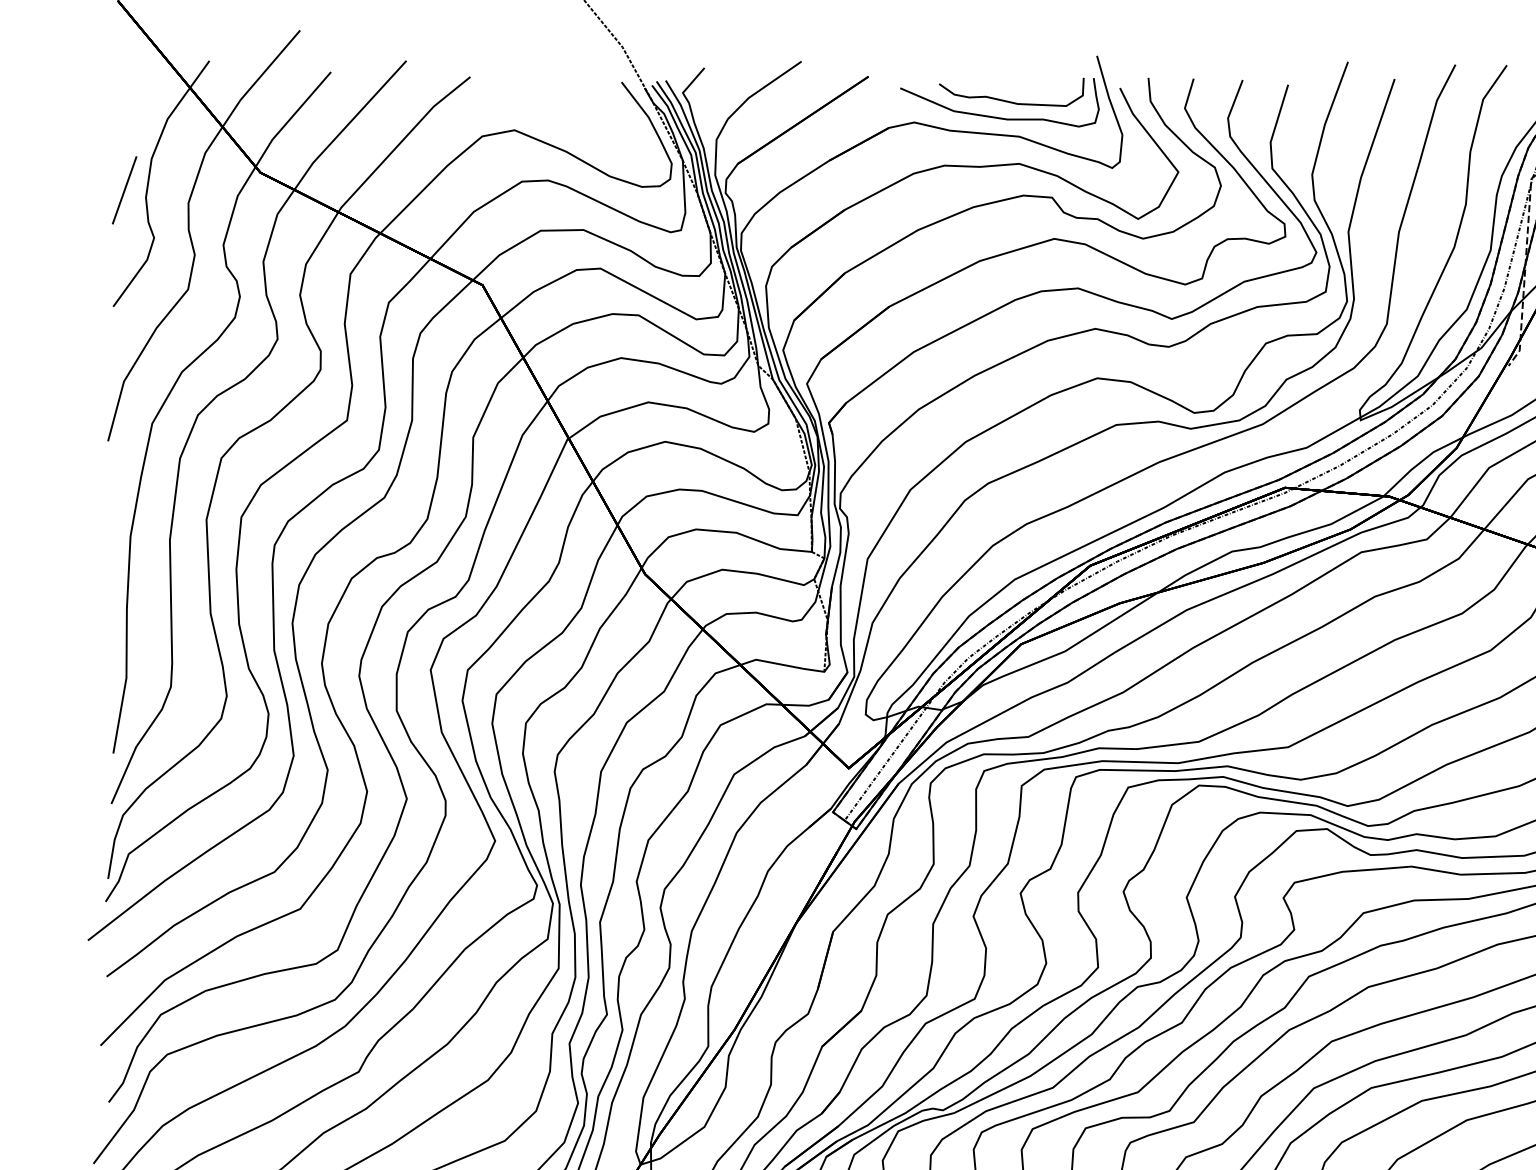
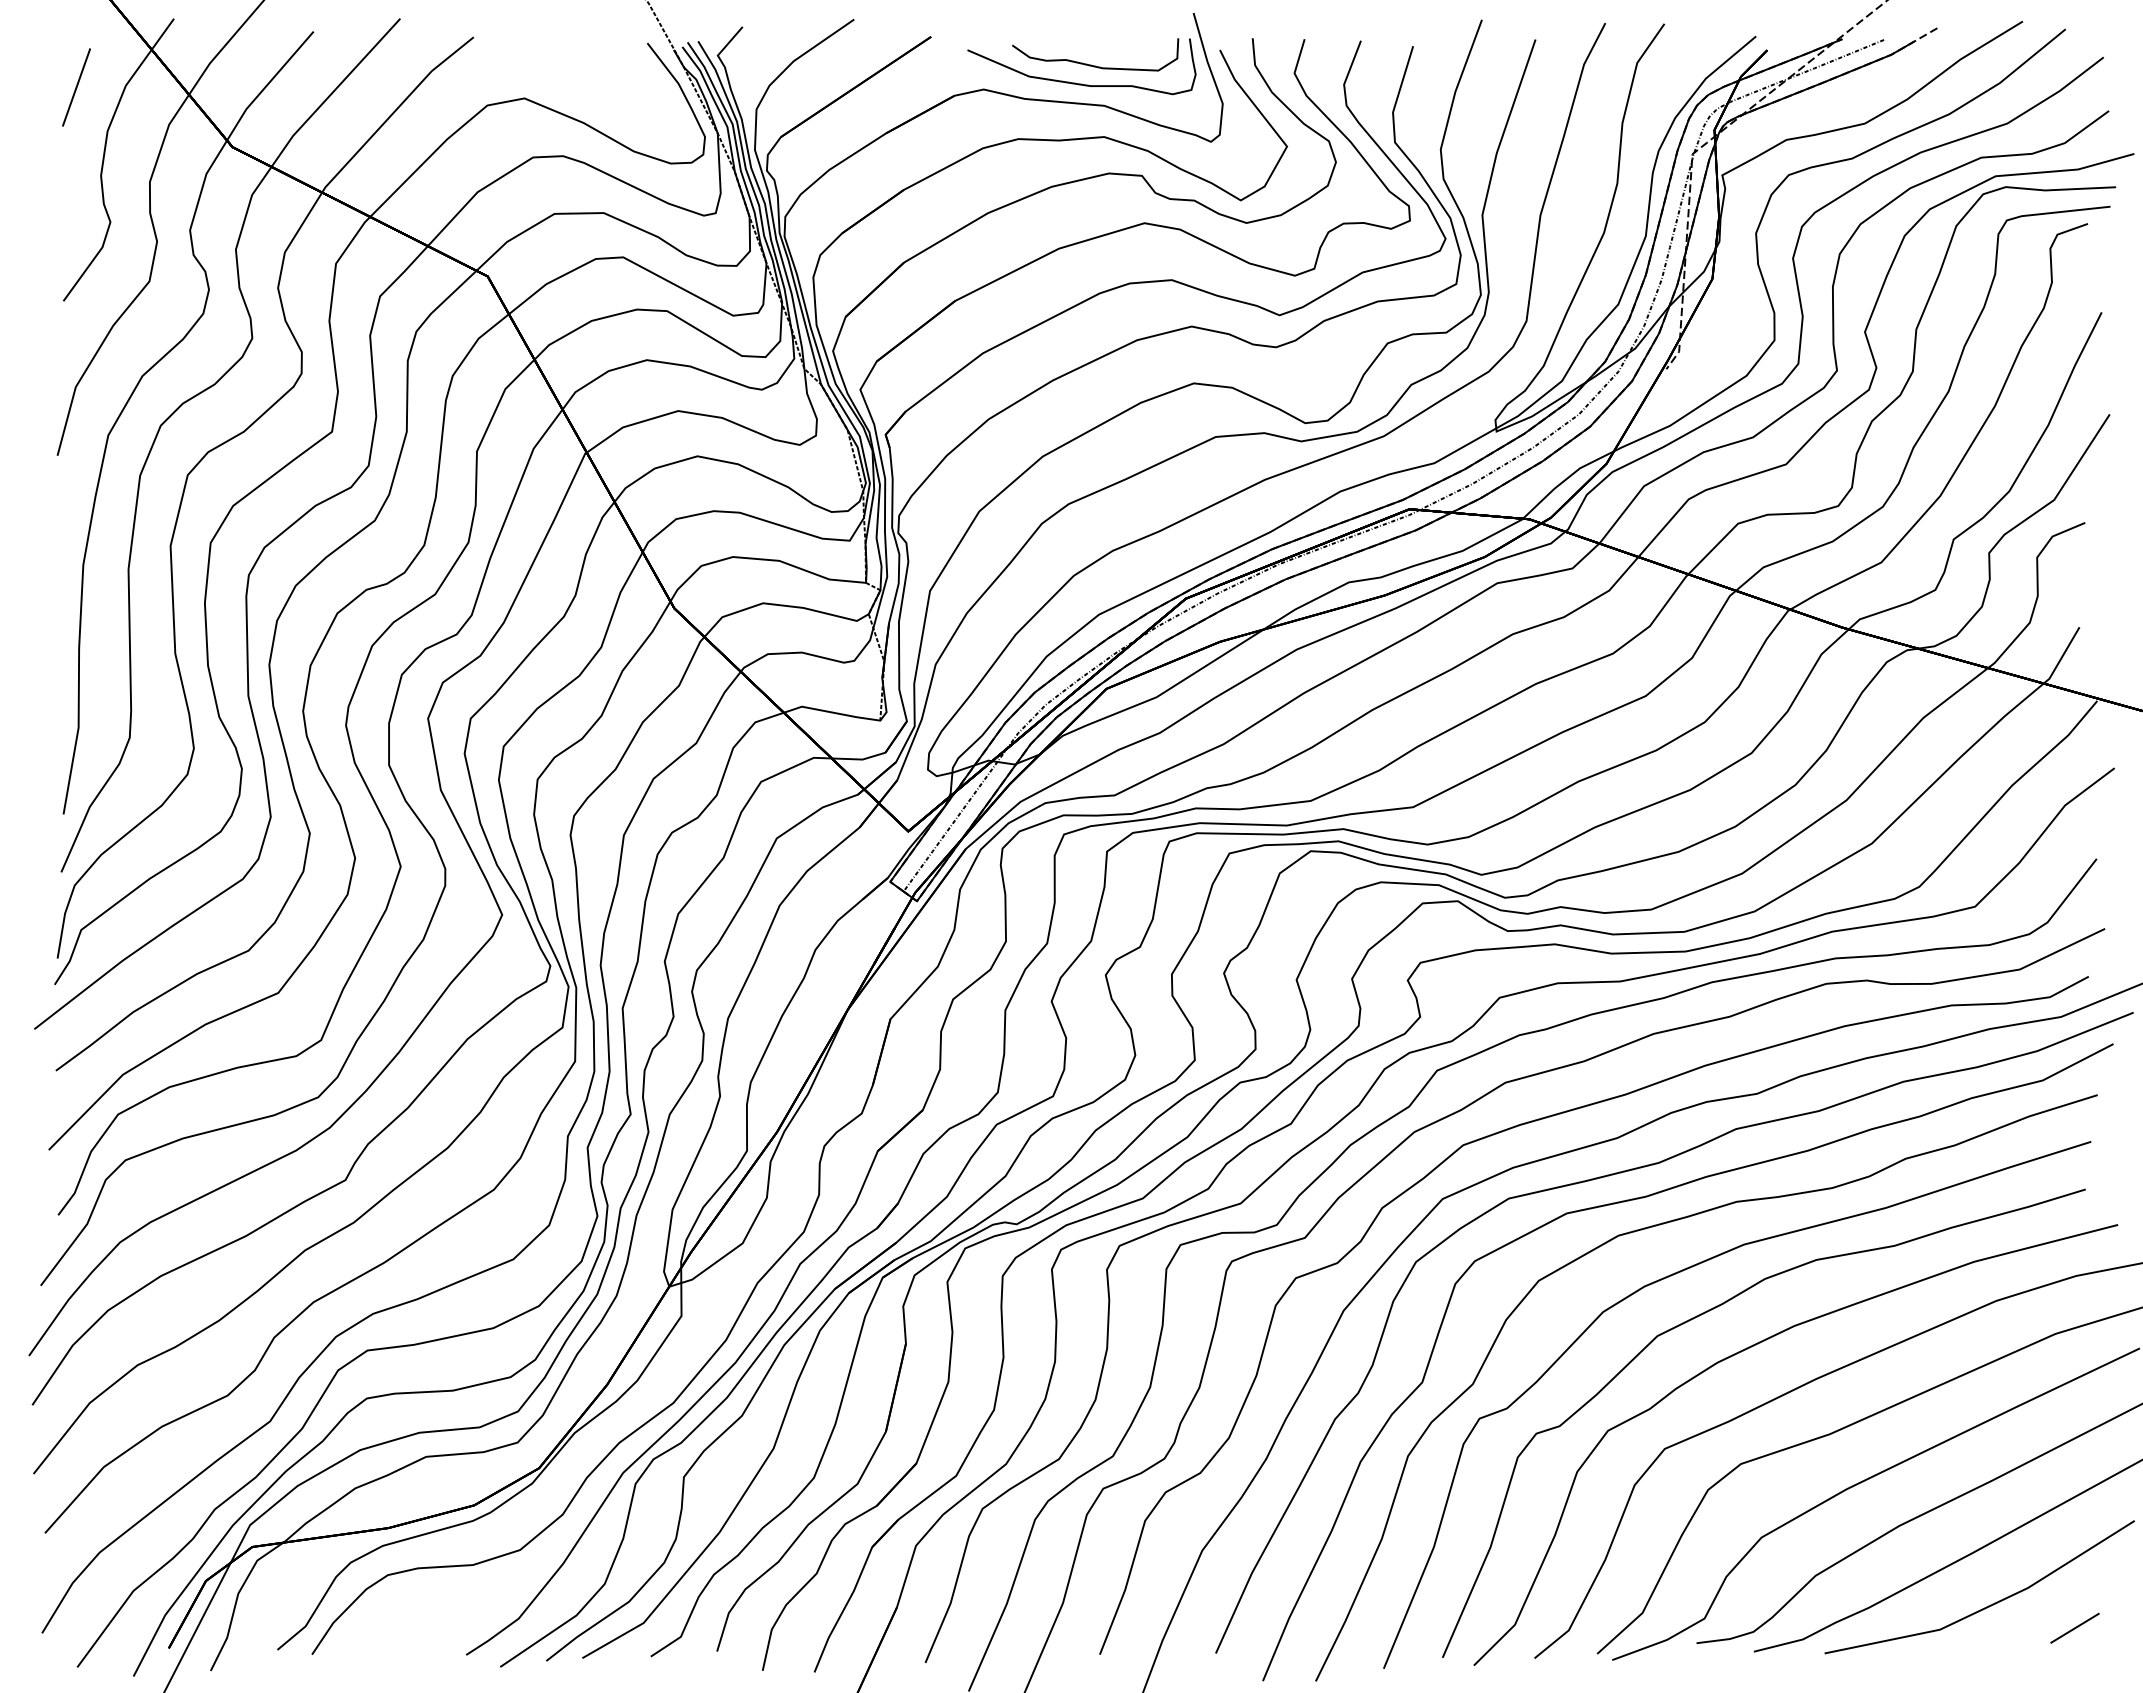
line: (124, 190) -> (76, 87), moved

